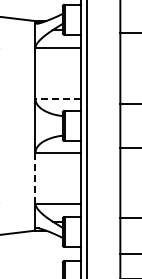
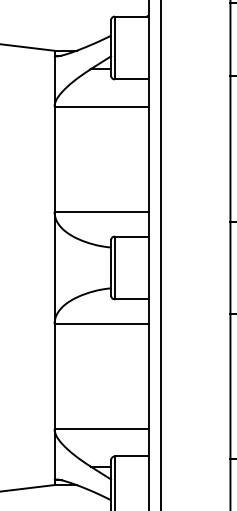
line: (58, 98) -> (102, 211), dashed -> solid
line: (35, 177) -> (54, 374), dashed -> solid

